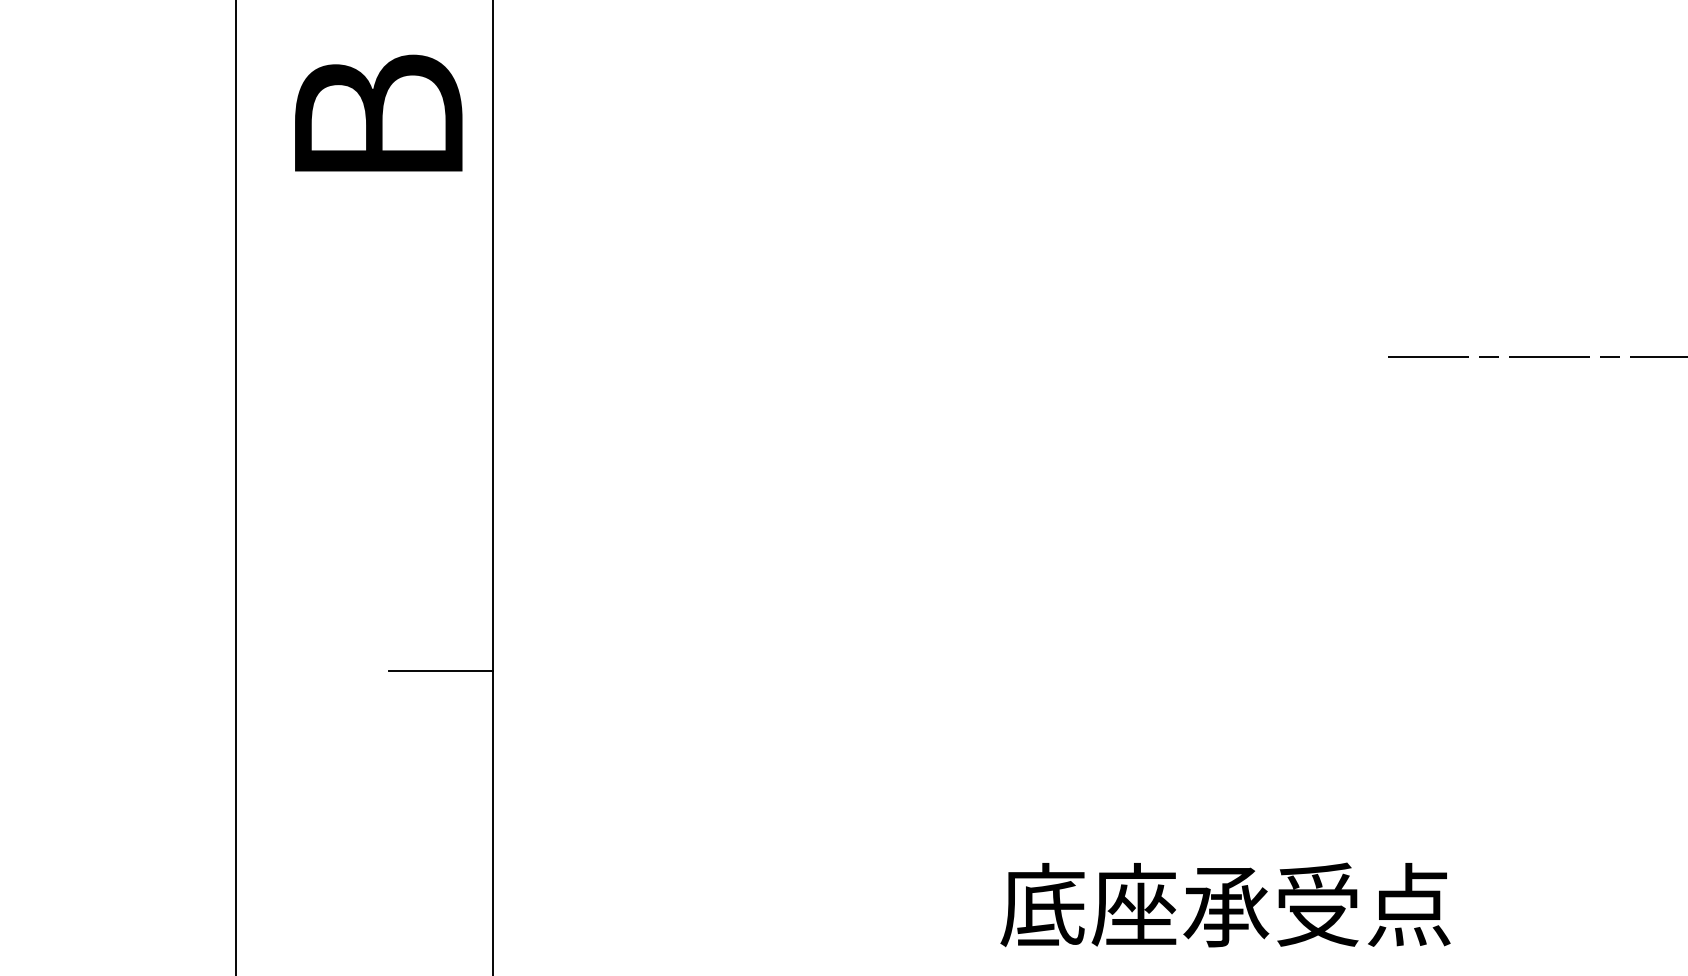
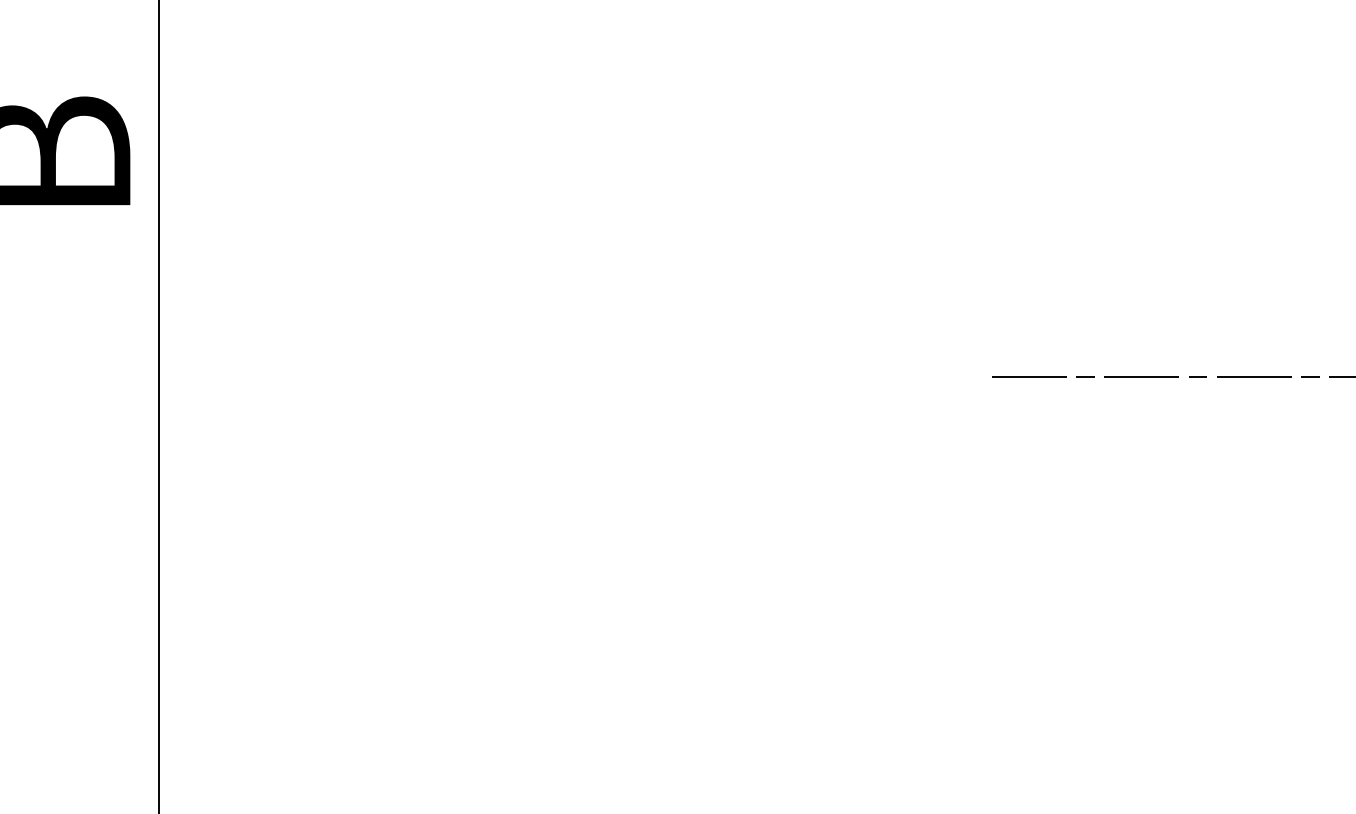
line: (440, 670) -> (109, 669), removed

